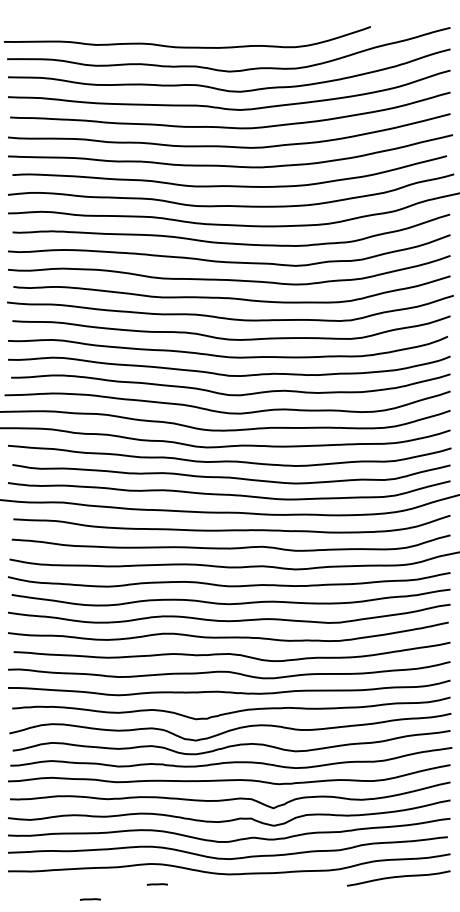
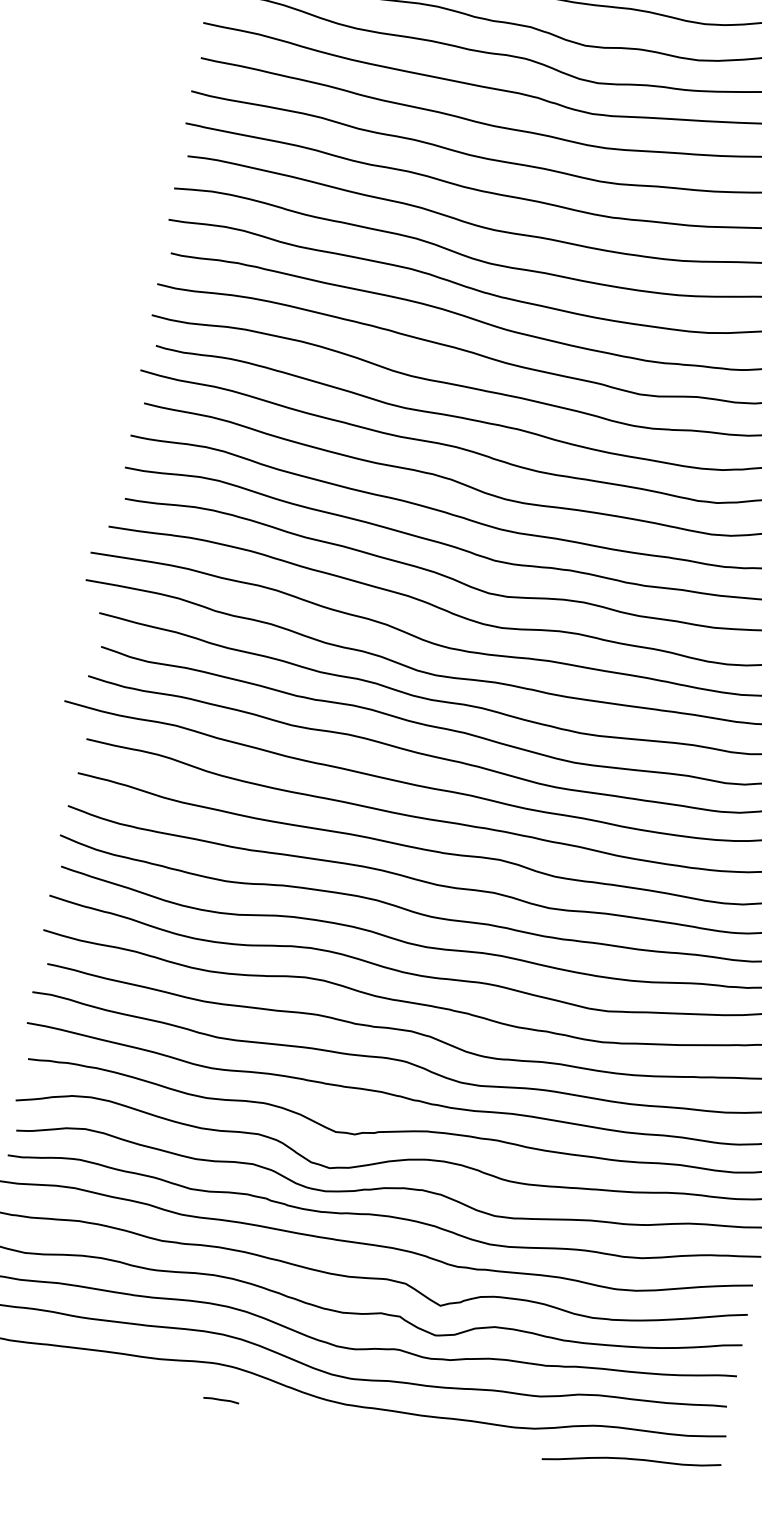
line: (89, 899) -> (101, 1405), removed

